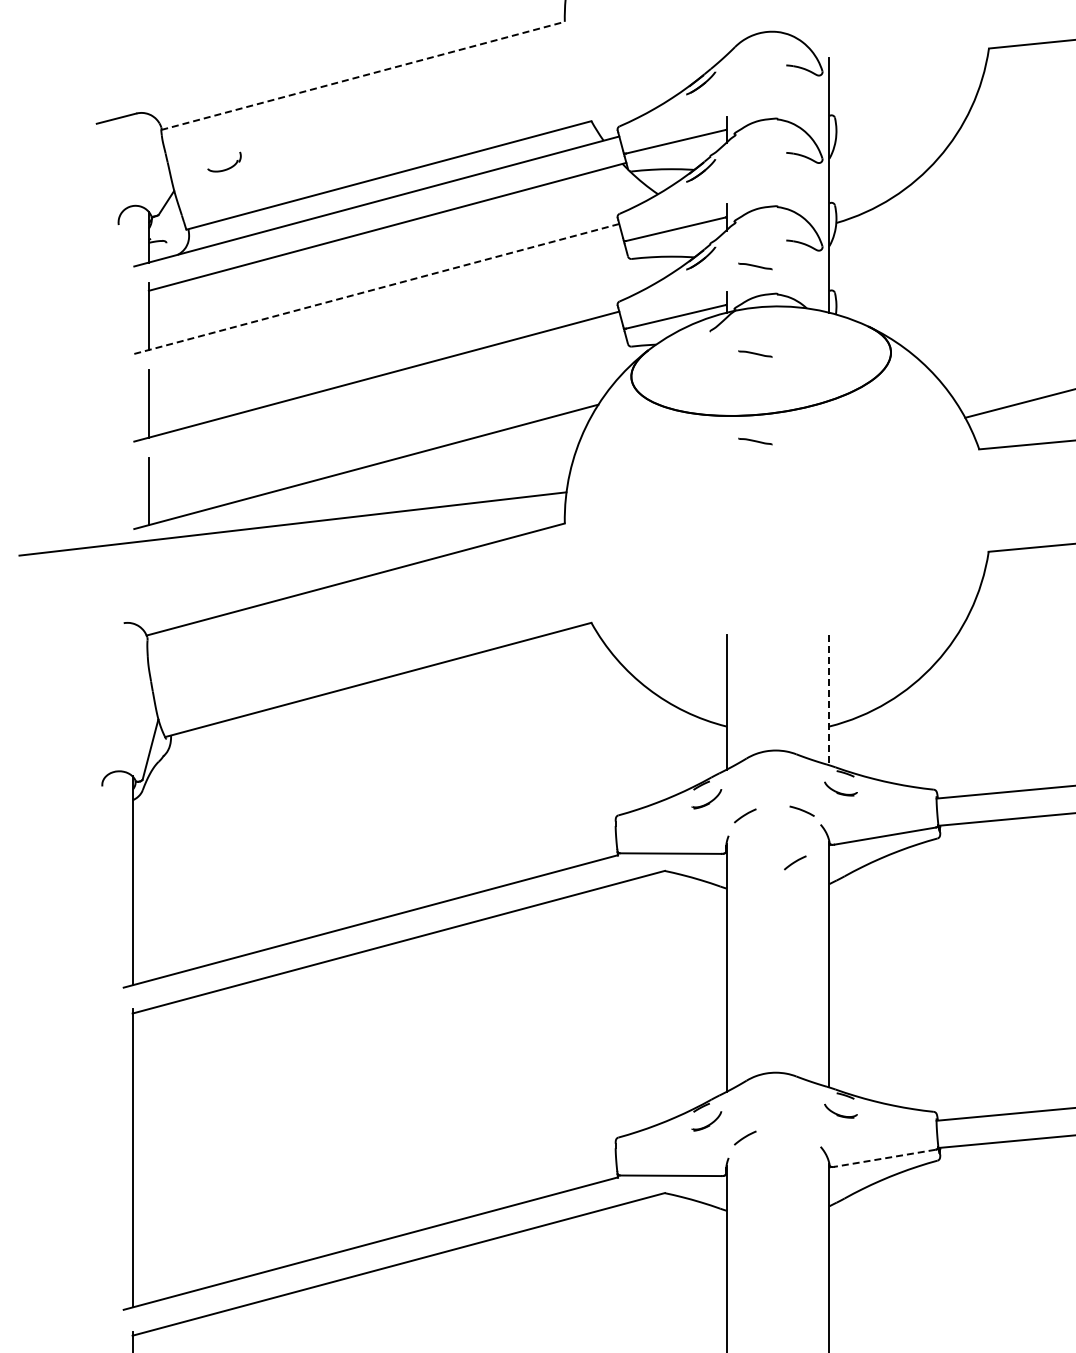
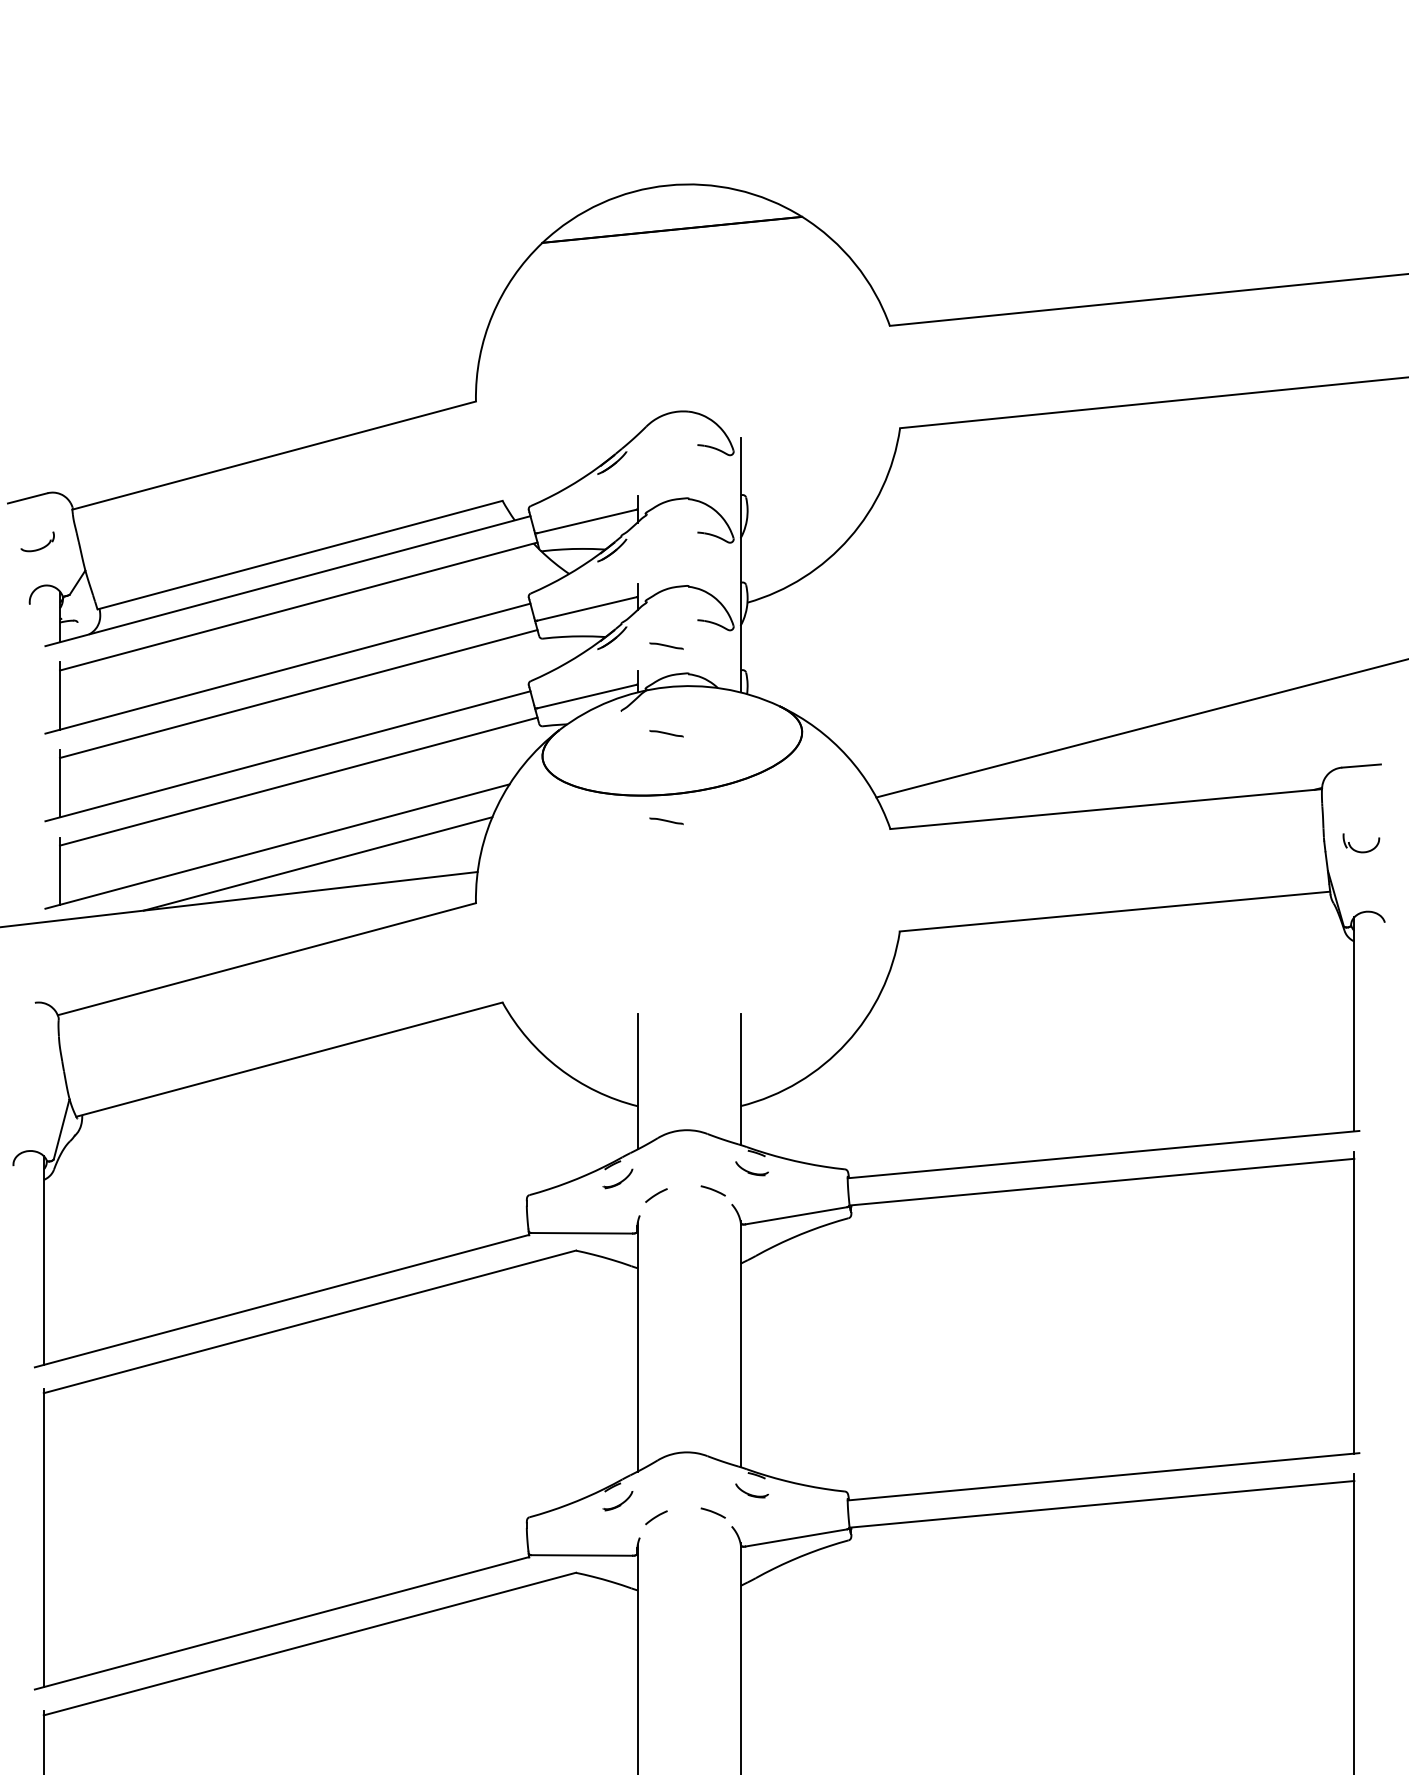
line: (363, 75) -> (274, 455), dashed -> solid
part: (225, 168) -> (38, 548), moved
line: (377, 288) -> (288, 668), dashed -> solid
line: (387, 313) -> (298, 693), added
line: (387, 401) -> (298, 781), added
line: (406, 483) -> (317, 863), added
line: (829, 700) -> (740, 1080), dashed -> solid
curve: (795, 862) -> (706, 1242), removed
curve: (801, 1132) -> (712, 1512), added
line: (885, 1157) -> (796, 1537), dashed -> solid

